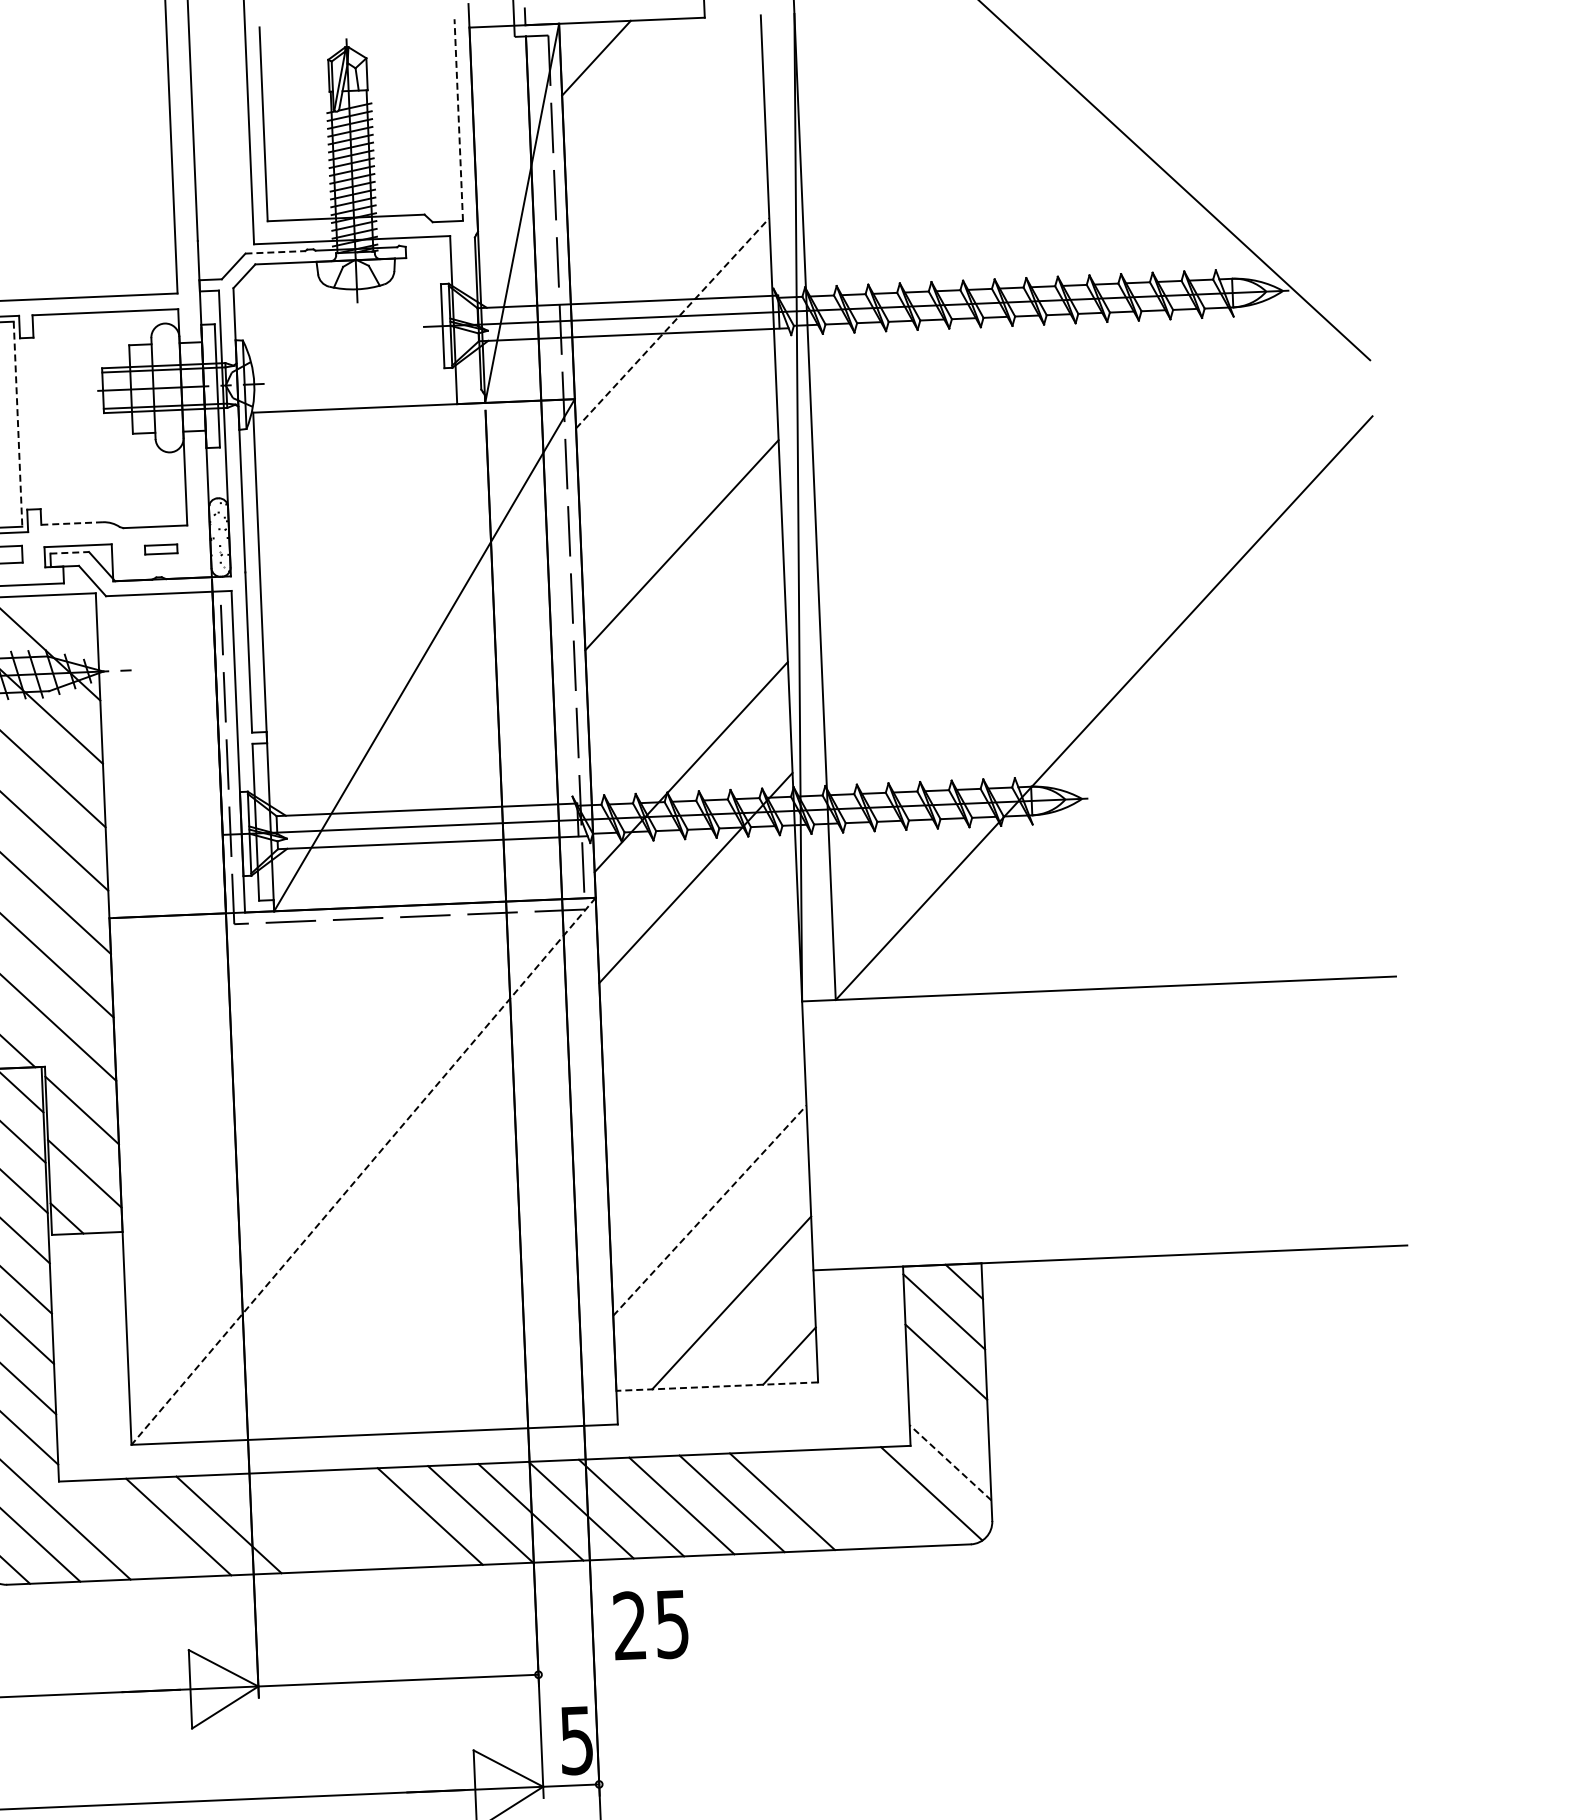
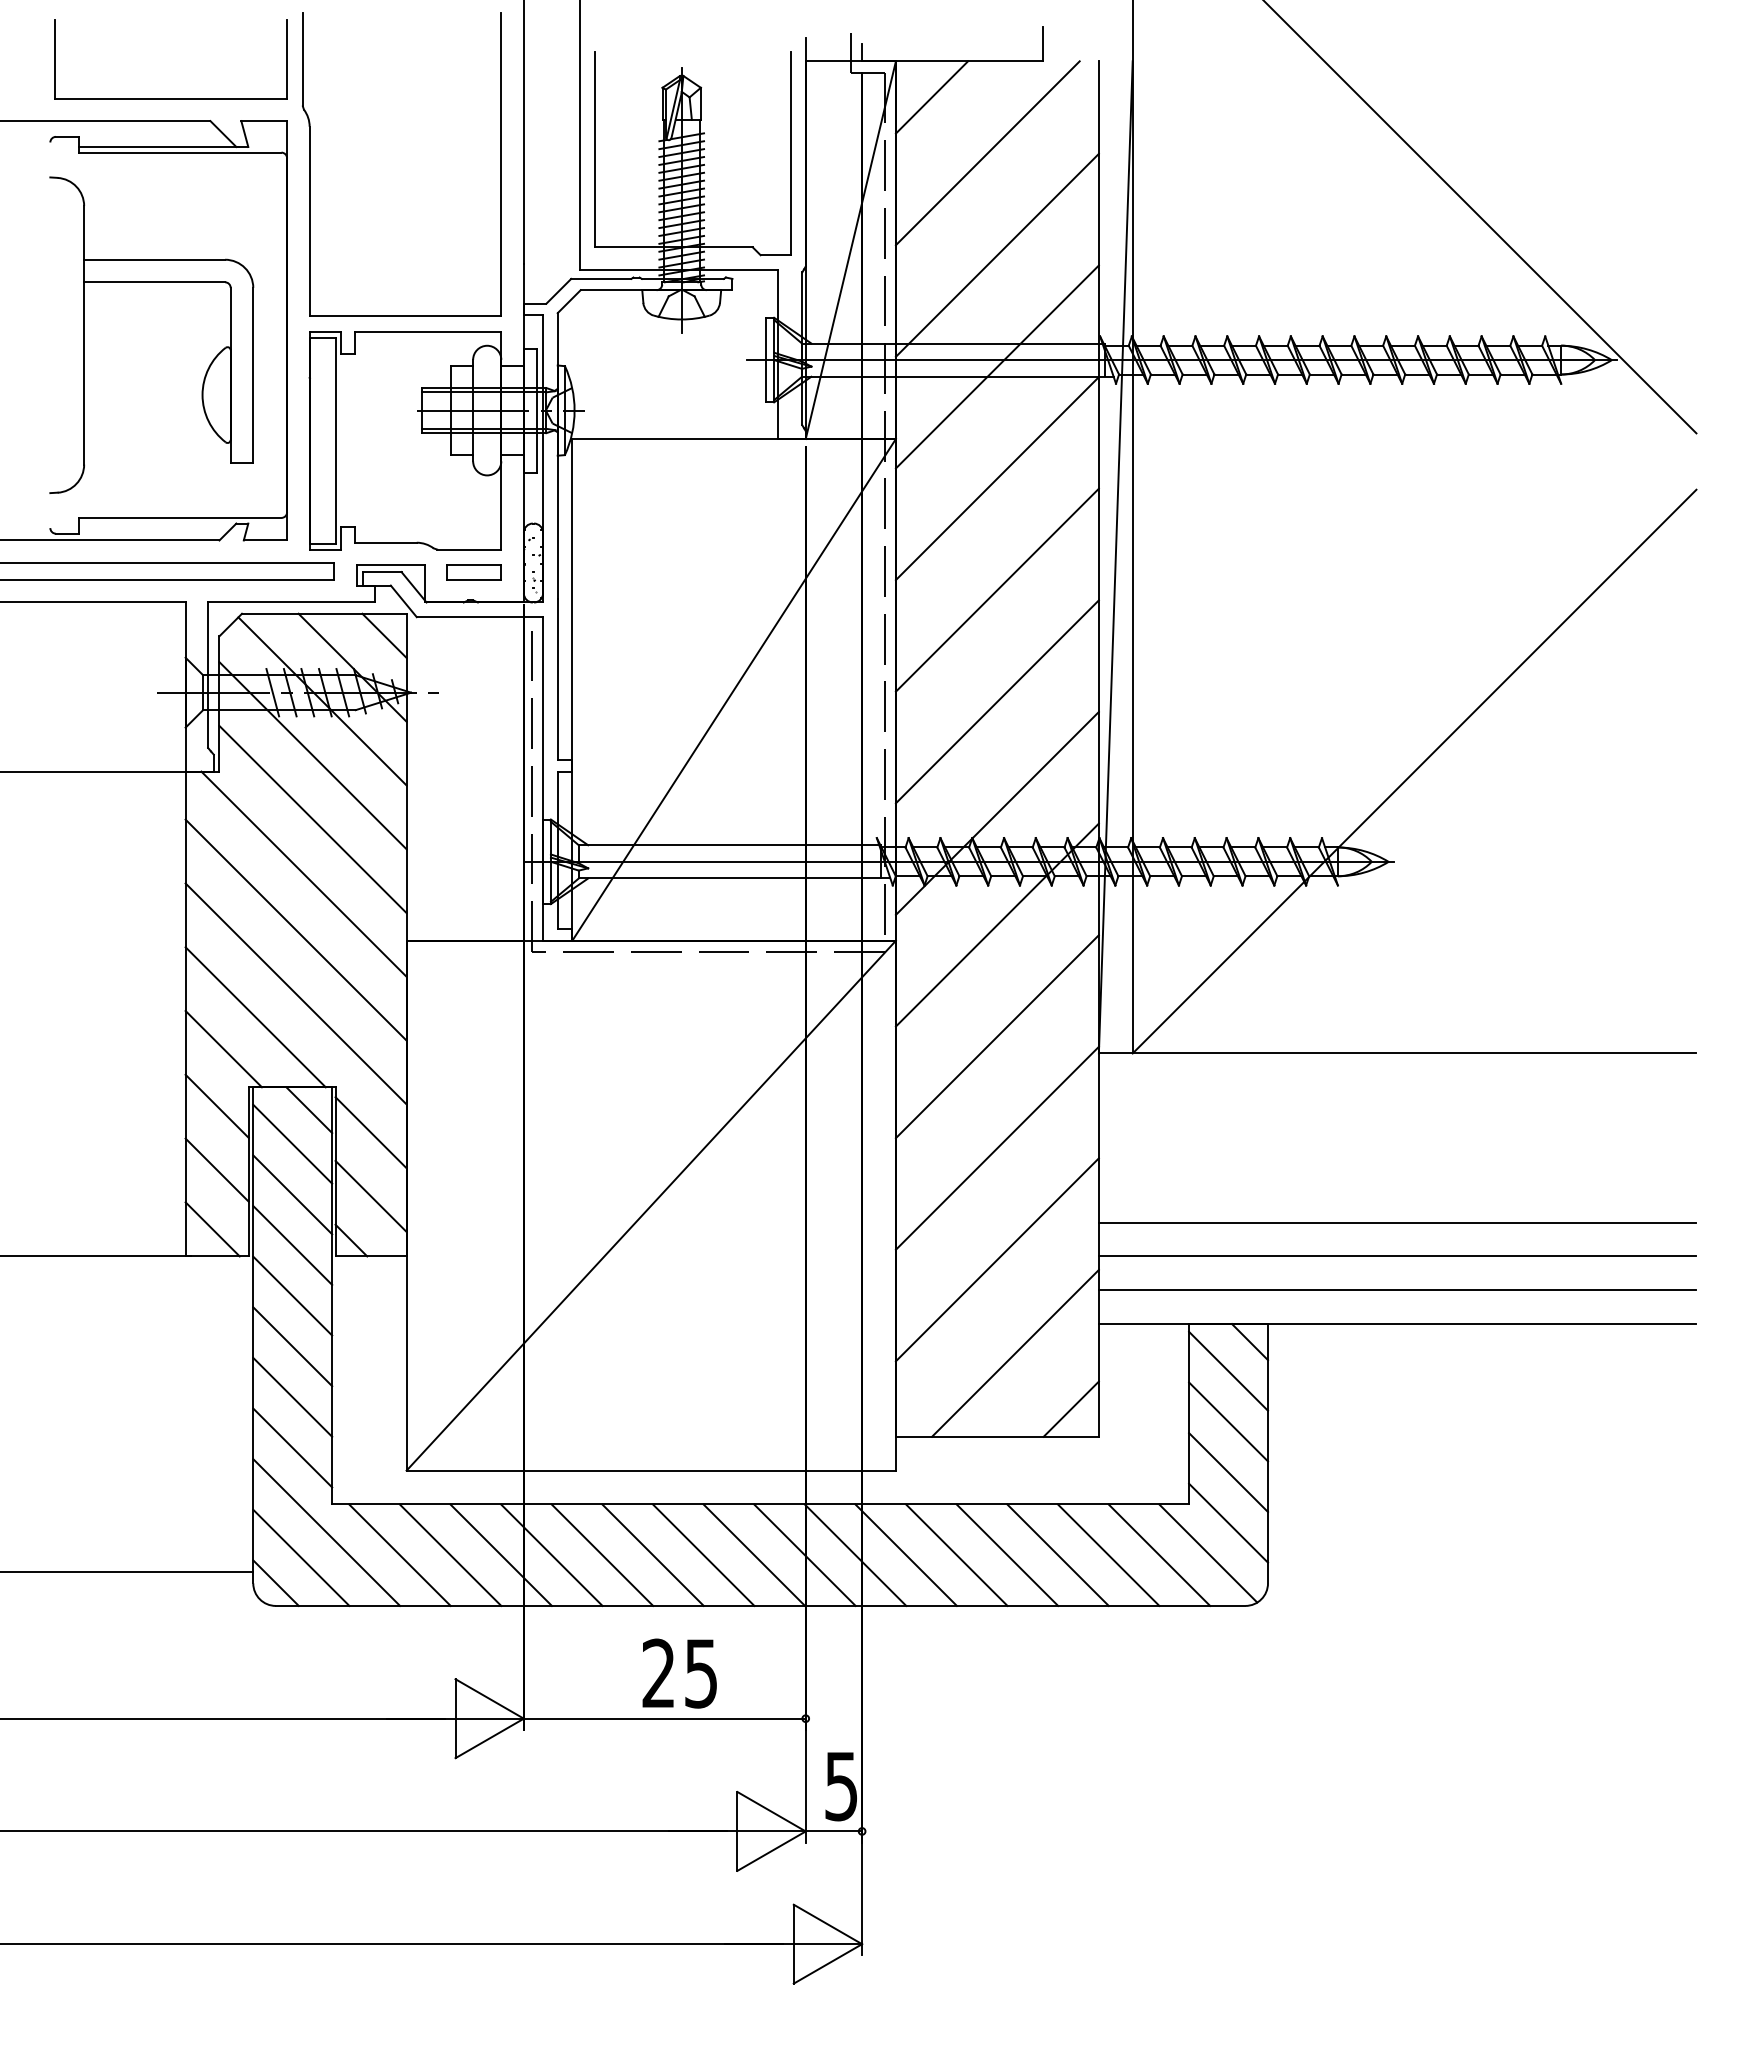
line: (653, 111) -> (987, 153), added
line: (459, 119) -> (791, 153), dashed -> solid
line: (667, 211) -> (996, 254), added
line: (275, 251) -> (601, 278), dashed -> solid
line: (672, 322) -> (997, 366), dashed -> solid
line: (17, 425) -> (335, 441), dashed -> solid
line: (676, 434) -> (996, 478), added
line: (72, 523) -> (386, 542), dashed -> solid
part: (160, 549) -> (473, 572), size x1.67
line: (70, 553) -> (382, 572), dashed -> solid
line: (74, 615) -> (384, 635), added
line: (685, 655) -> (996, 701), added
line: (699, 988) -> (996, 1036), added
line: (704, 1099) -> (996, 1147), added
line: (1105, 1156) -> (1397, 1222), added
line: (363, 1171) -> (651, 1205), dashed -> solid
line: (1107, 1190) -> (1397, 1256), added
line: (709, 1210) -> (997, 1259), dashed -> solid
line: (1108, 1224) -> (1397, 1290), added
line: (716, 1386) -> (996, 1436), dashed -> solid
line: (948, 1412) -> (1228, 1472), added
line: (950, 1463) -> (1228, 1523), dashed -> solid
line: (883, 1496) -> (1159, 1554), added
line: (832, 1498) -> (1108, 1554), added
line: (379, 1517) -> (652, 1554), added
line: (329, 1520) -> (602, 1554), added
line: (279, 1522) -> (551, 1554), added
line: (127, 1528) -> (399, 1554), added
text: (650, 1625) -> (679, 1673), moved

